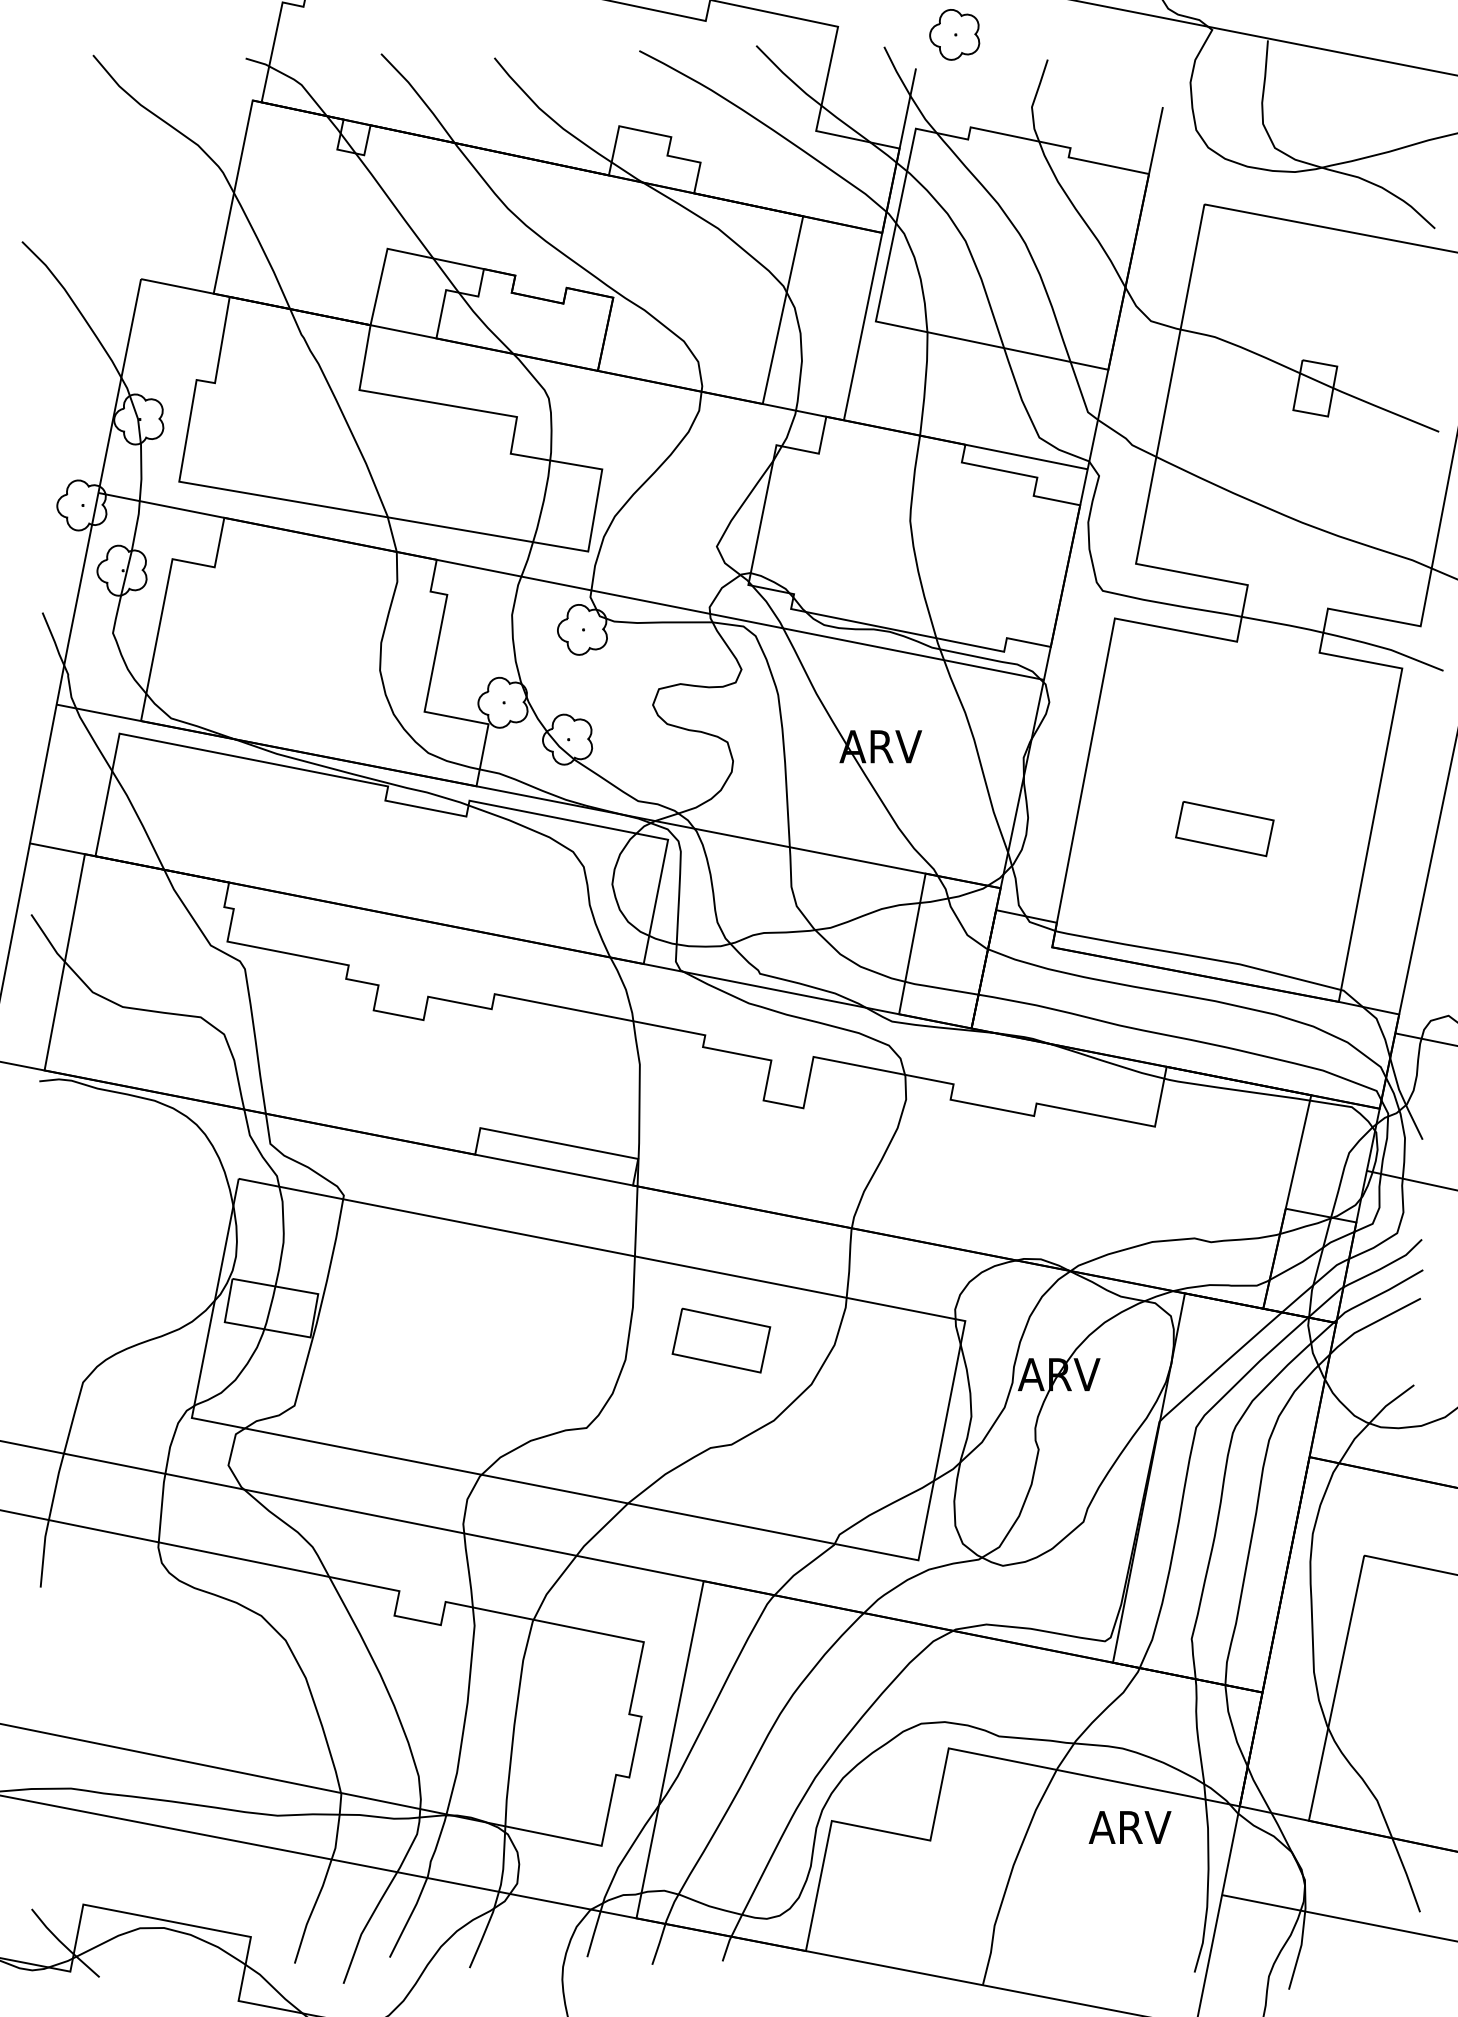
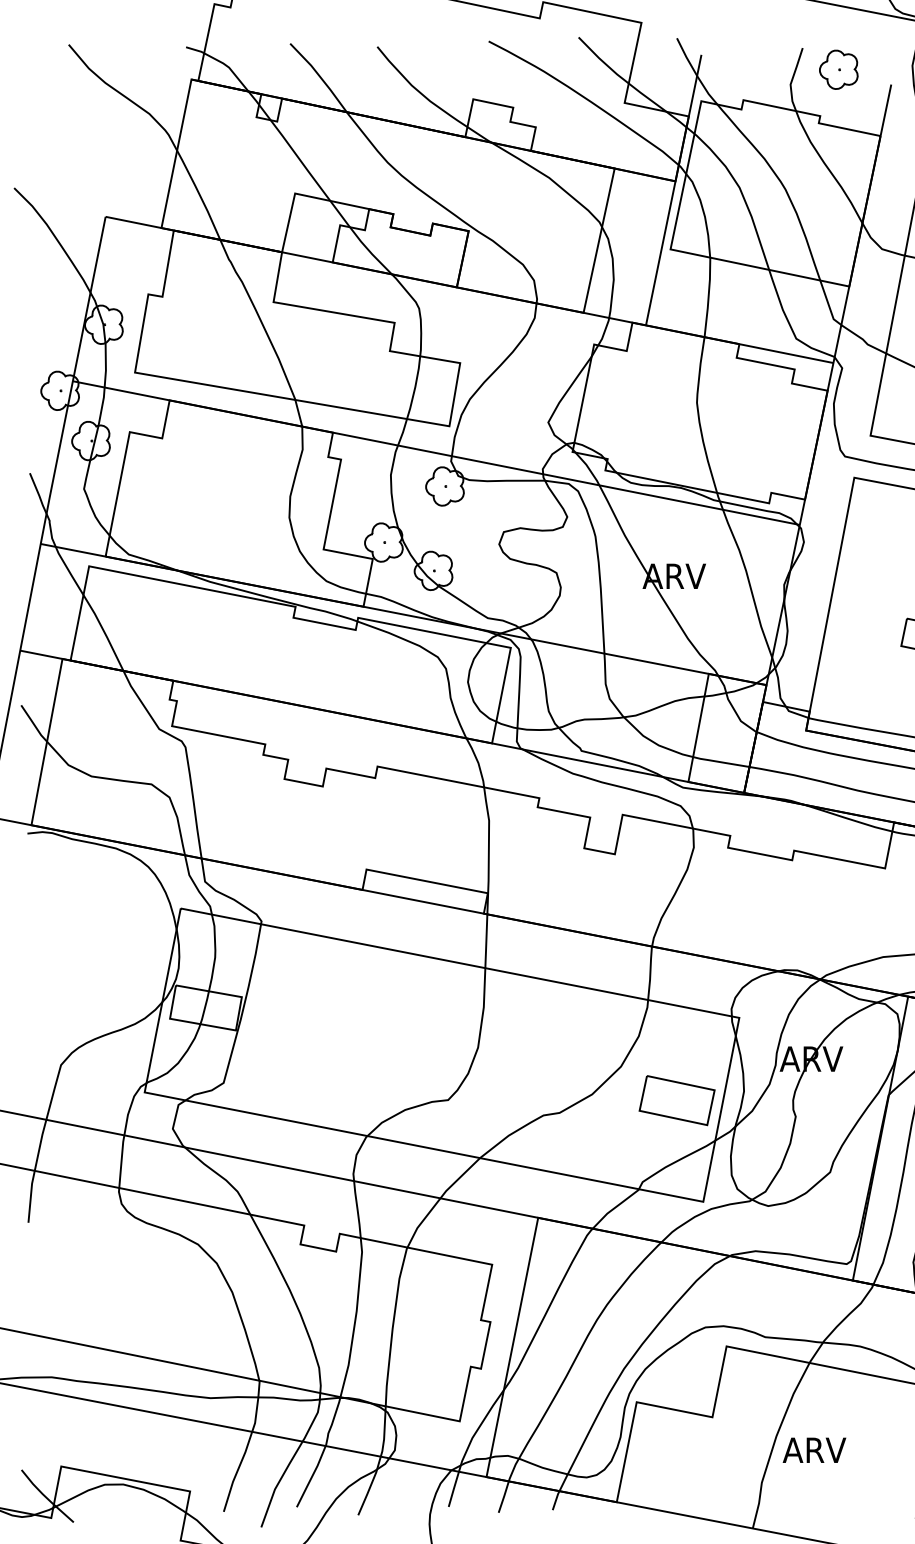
part: (954, 34) -> (838, 69), moved
part: (721, 1340) -> (677, 1100), moved
text: (1129, 1827) -> (814, 1450), moved

